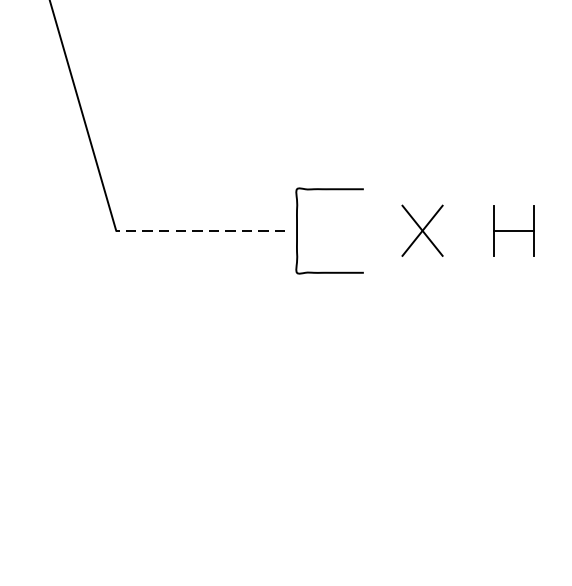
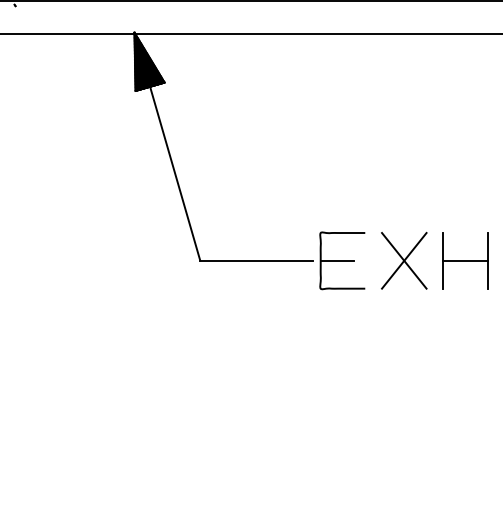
line: (199, 230) -> (255, 260), dashed -> solid
line: (322, 230) -> (337, 260), added
part: (422, 230) -> (404, 260), size x1.67
part: (514, 230) -> (465, 260), size x1.67

